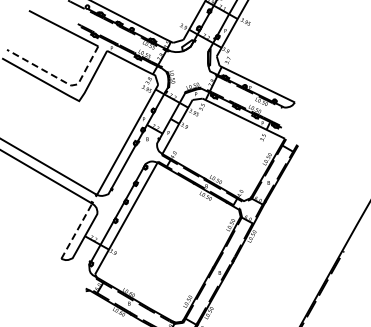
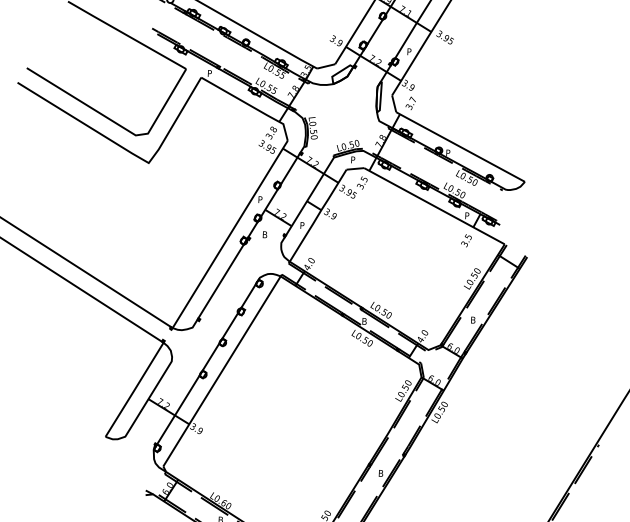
line: (61, 80) -> (119, 125), dashed -> solid
line: (76, 231) -> (134, 390), dashed -> solid

